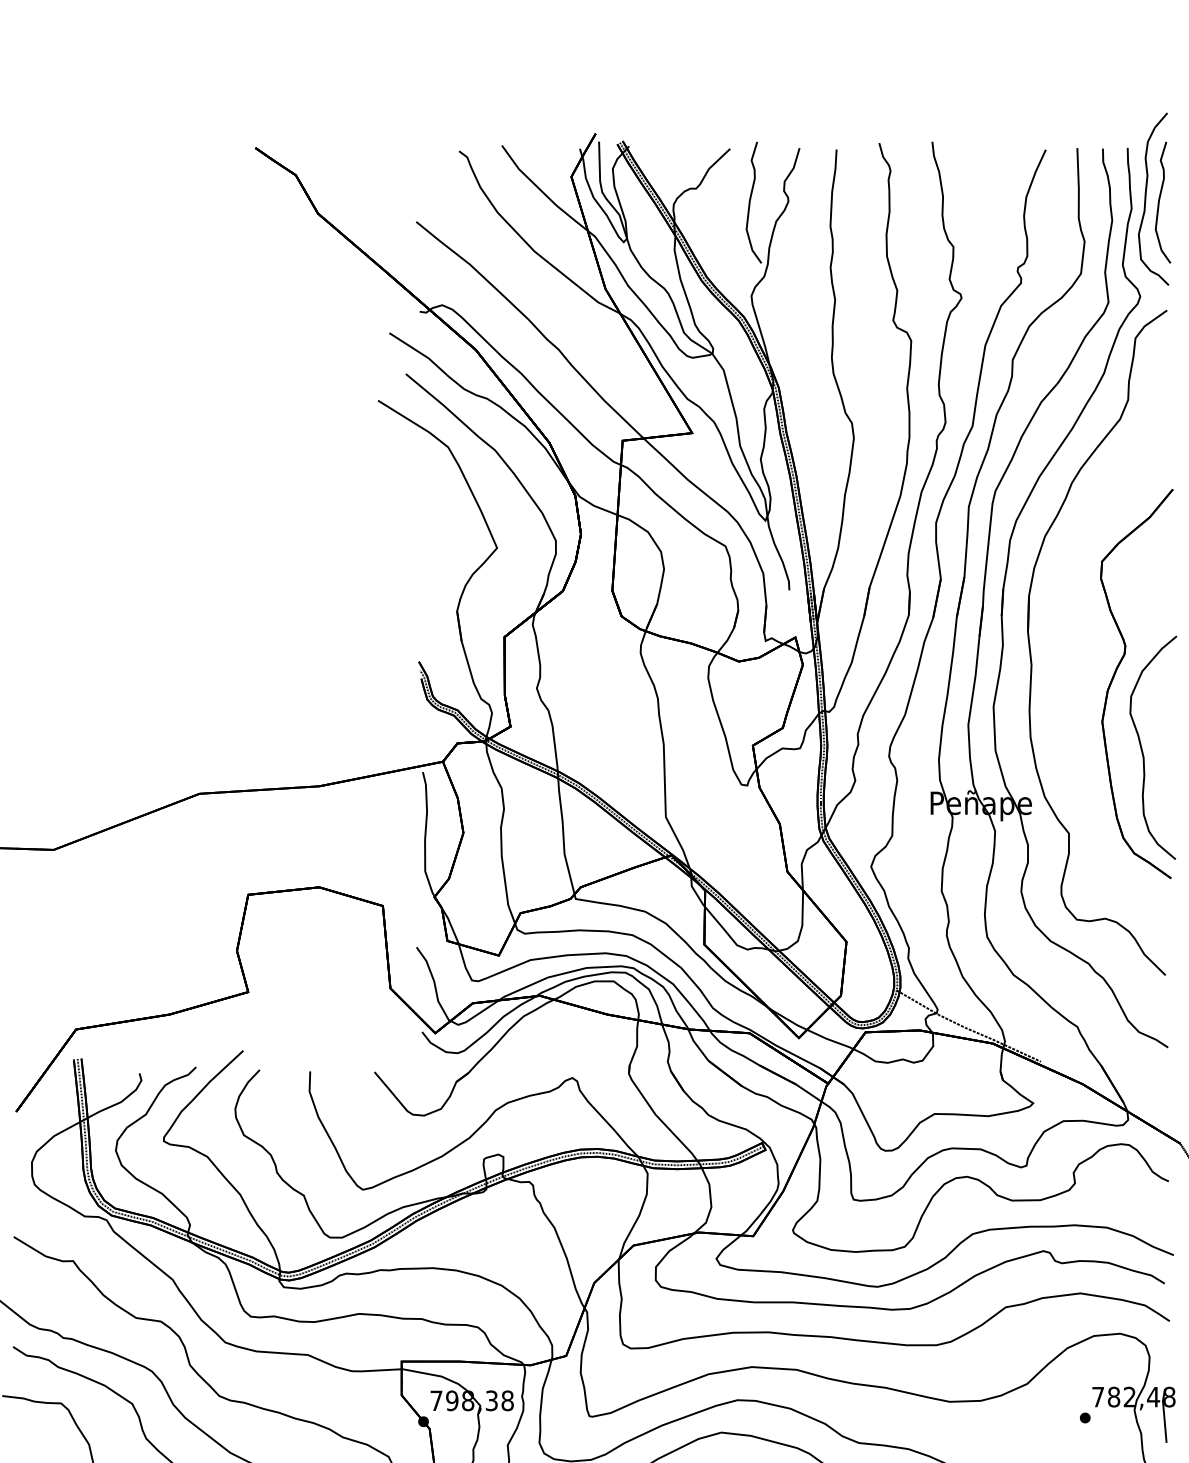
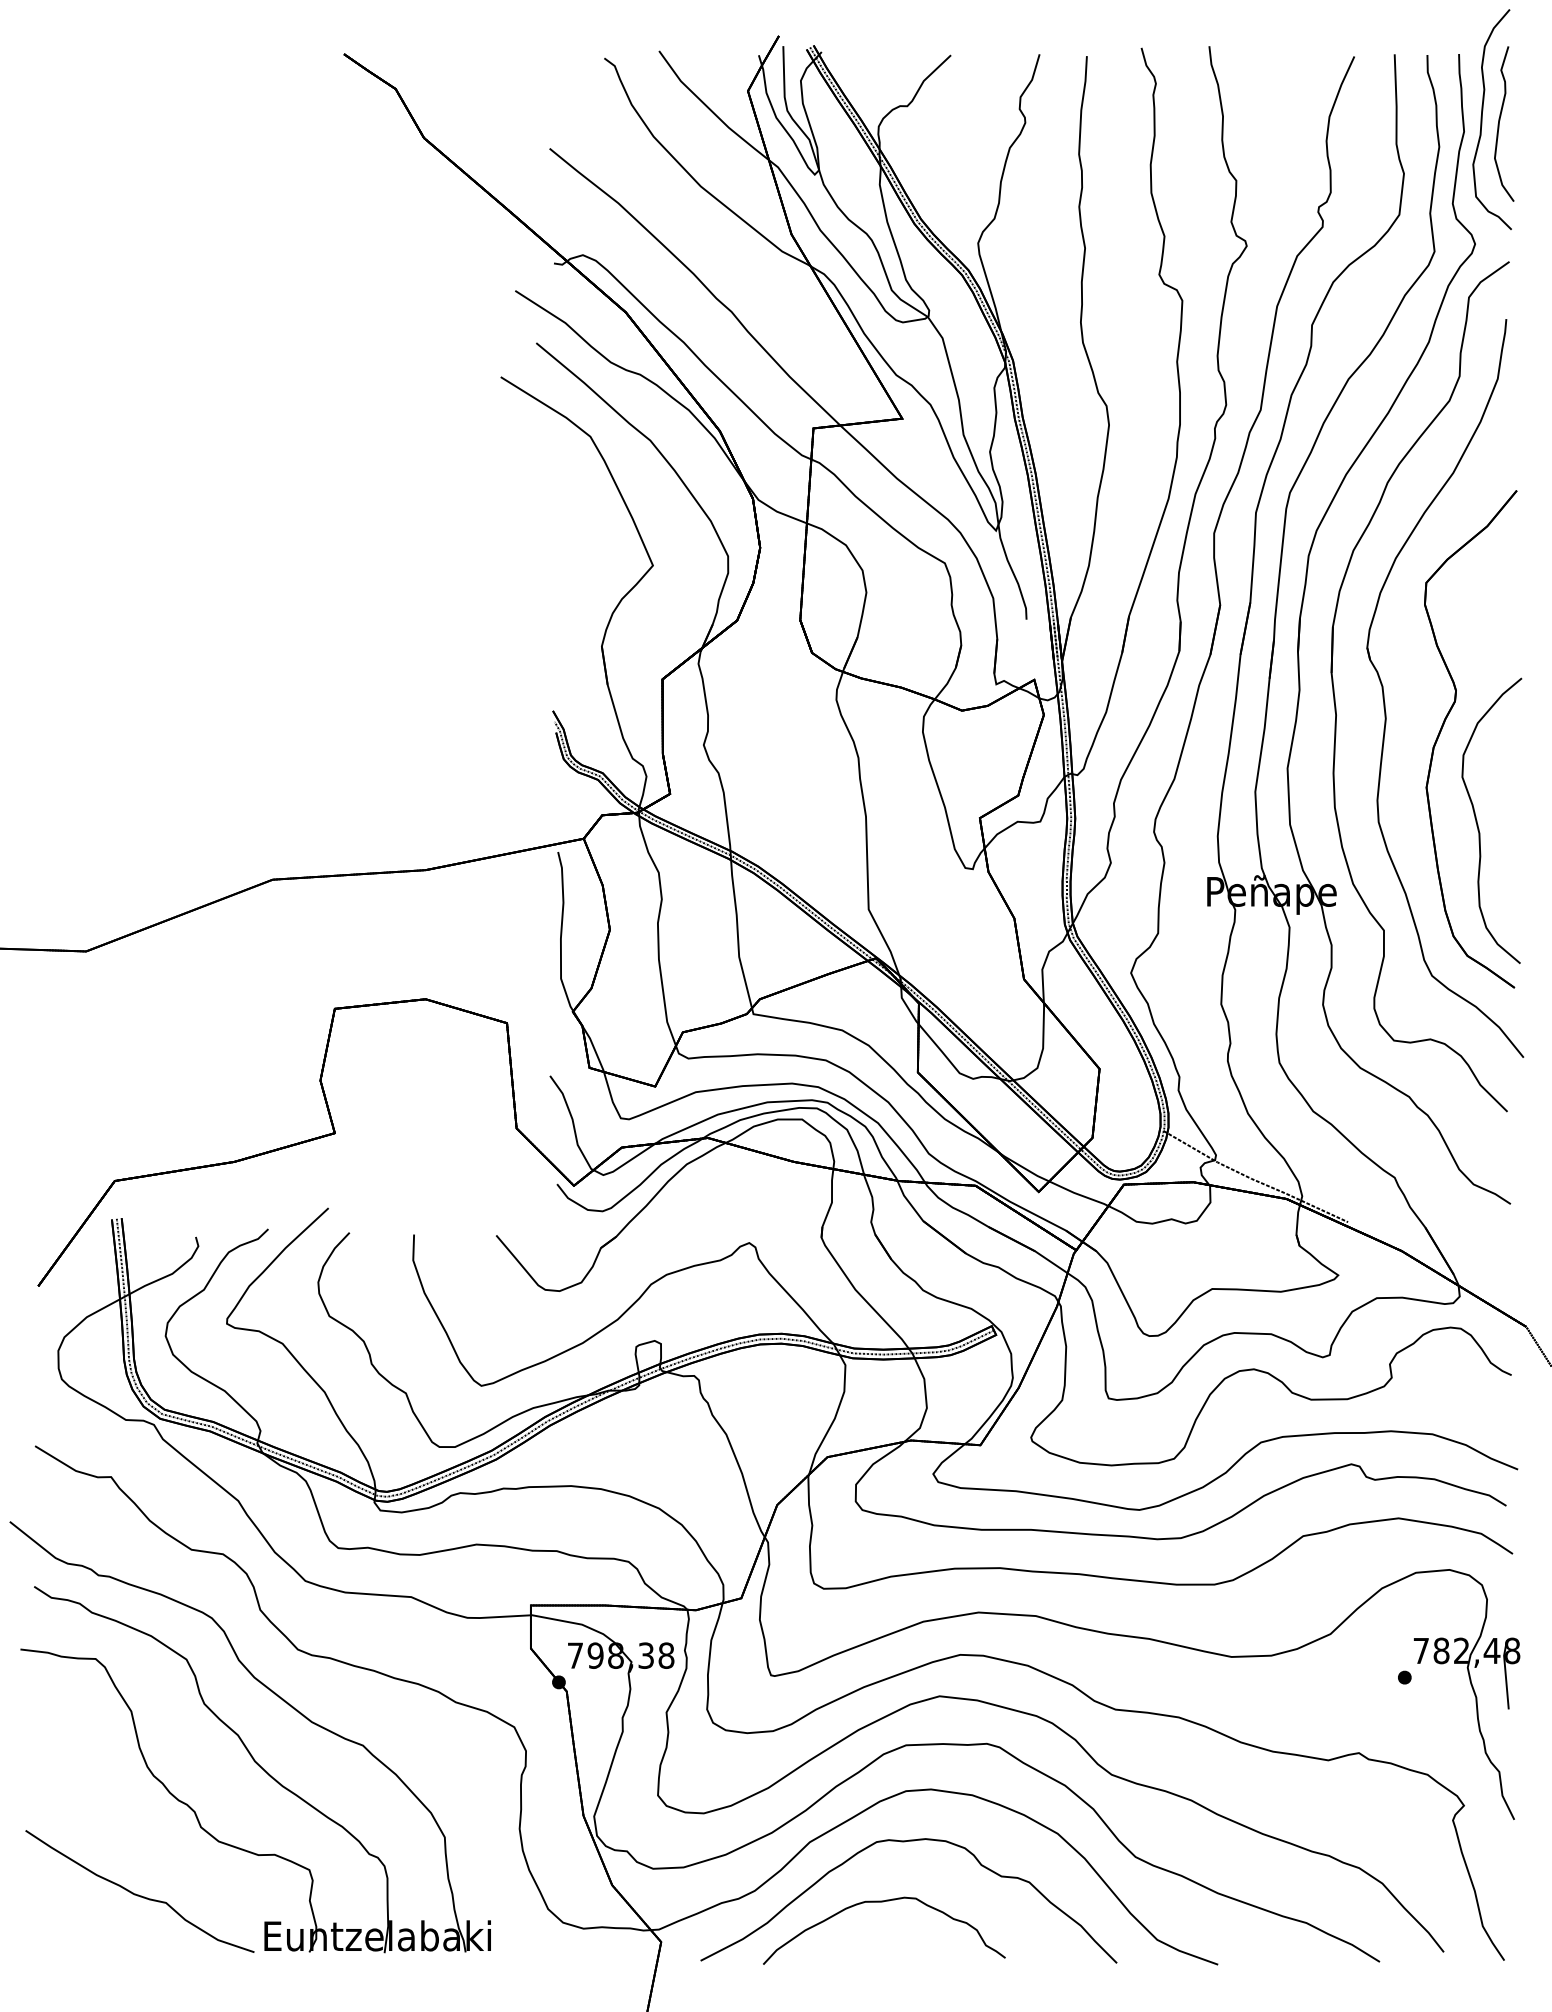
curve: (750, 199) -> (977, 120), removed
part: (1069, 648) -> (1384, 693), added

